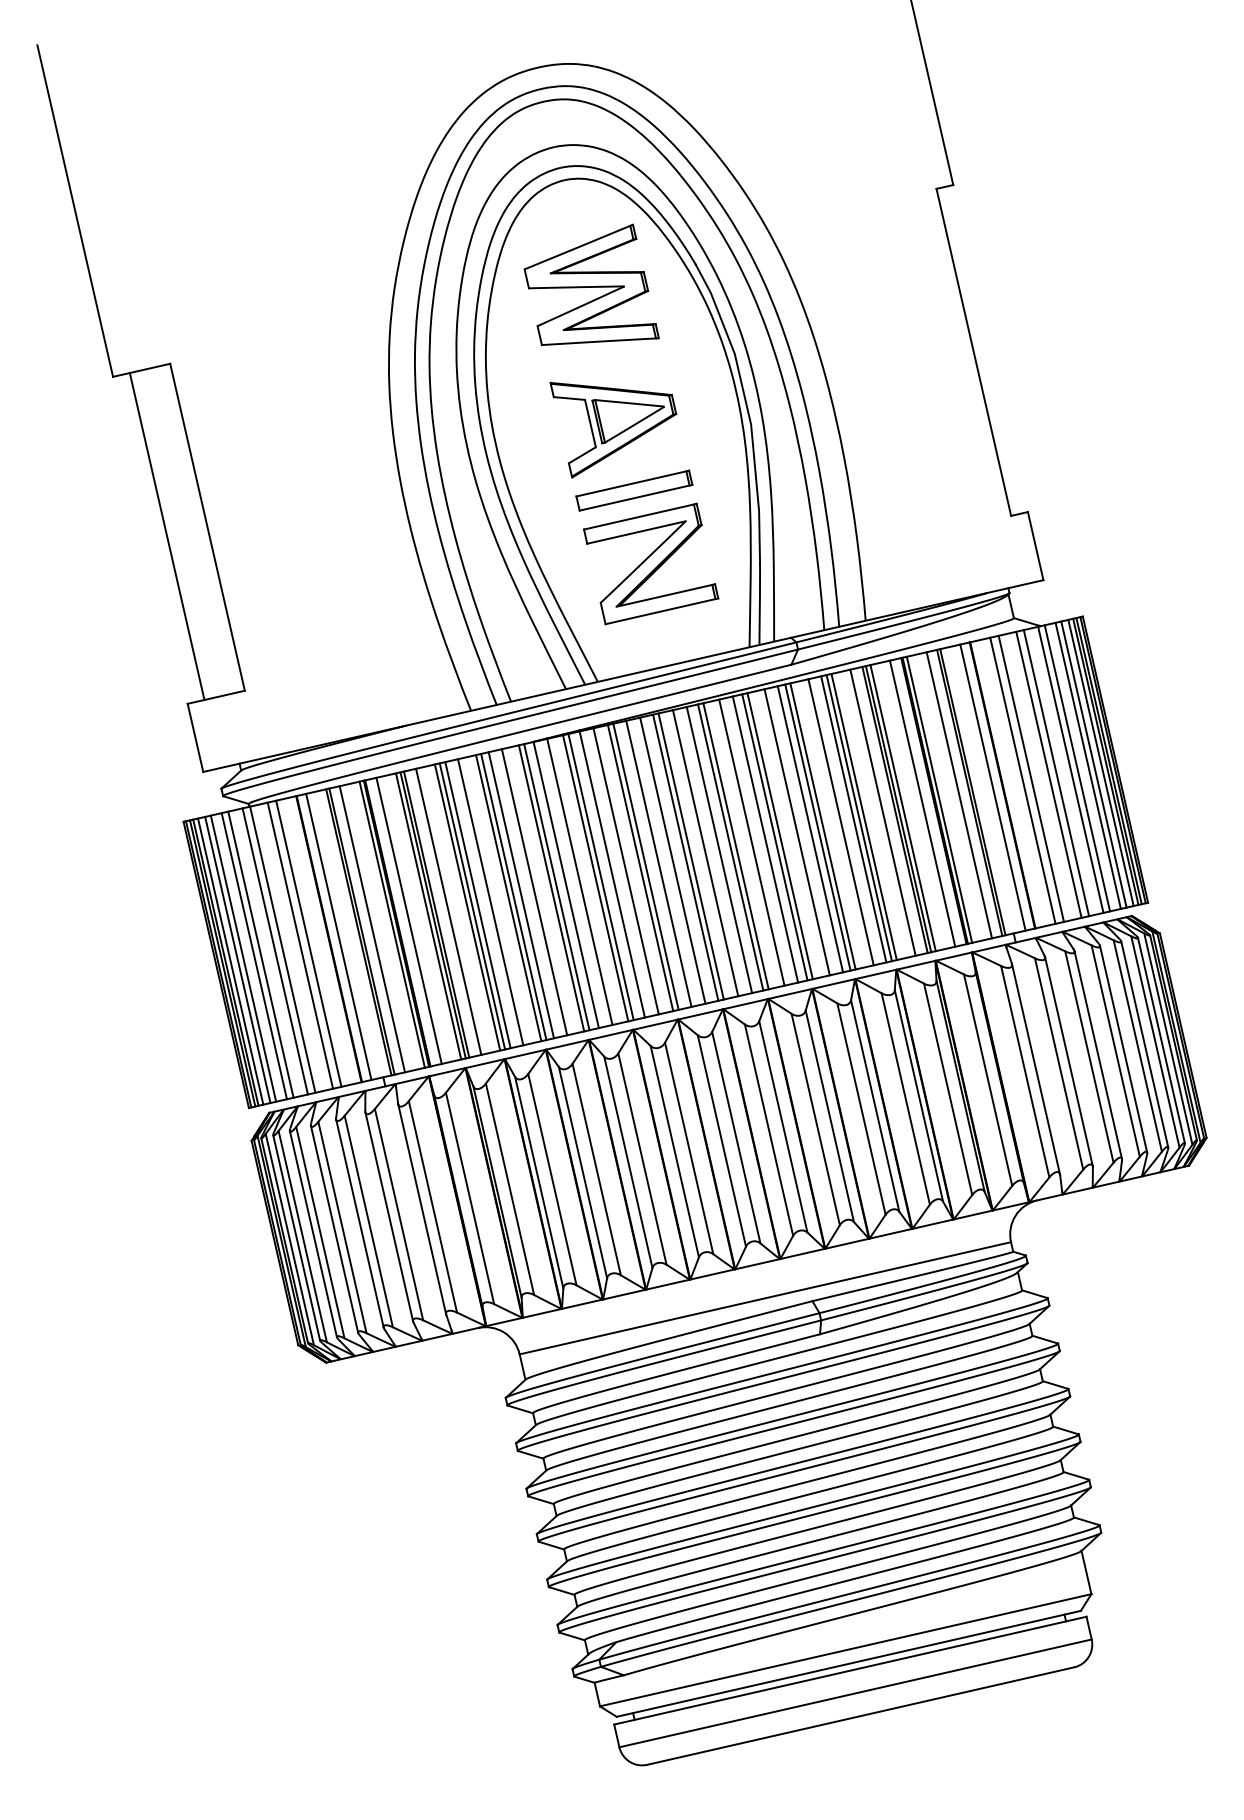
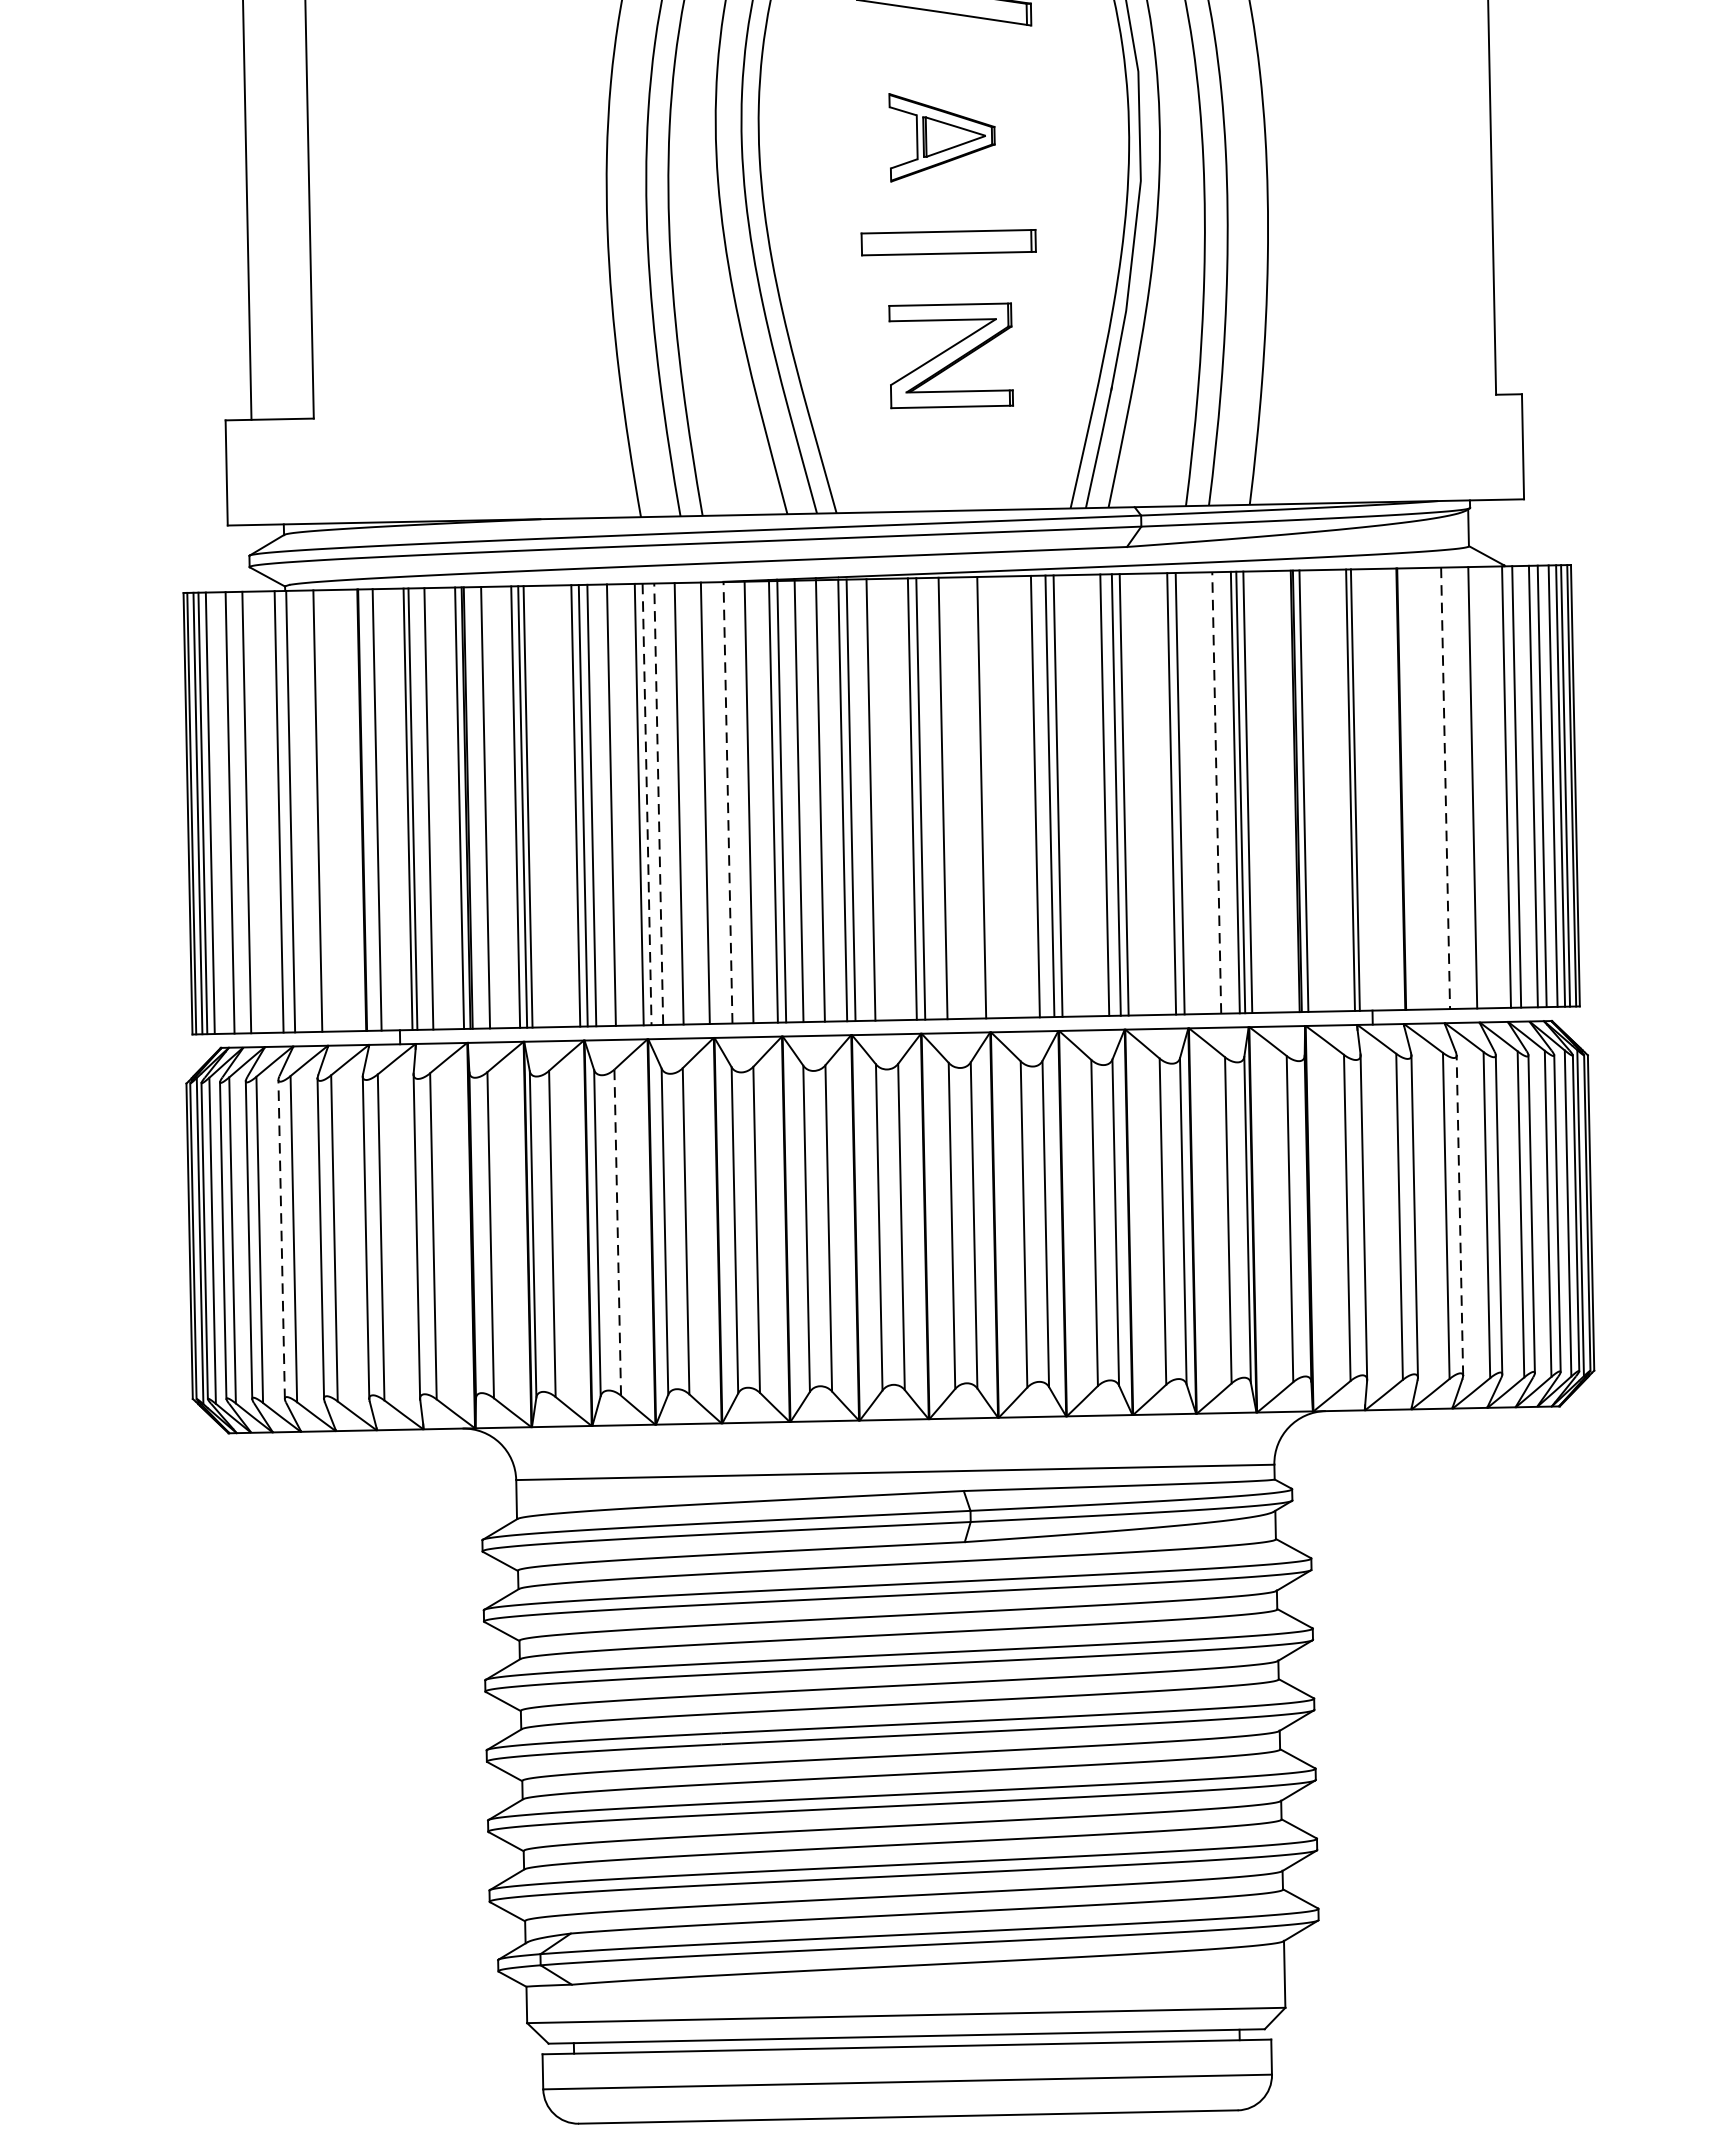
part: (613, 430) -> (936, 147), size x0.6
part: (651, 563) -> (951, 355), size x0.7
line: (1056, 773) -> (1484, 788), removed
line: (1031, 778) -> (1445, 787), solid -> dashed
line: (1022, 780) -> (1432, 788), removed
line: (992, 787) -> (1385, 789), removed
line: (959, 795) -> (1334, 790), removed
line: (922, 803) -> (1277, 791), removed
line: (883, 812) -> (1217, 792), solid -> dashed
line: (863, 816) -> (1186, 792), removed
line: (840, 822) -> (1151, 794), removed
line: (796, 832) -> (1083, 795), removed
line: (751, 842) -> (1013, 796), removed
line: (735, 846) -> (989, 797), removed
line: (719, 849) -> (964, 797), removed
line: (672, 860) -> (892, 799), removed
line: (566, 885) -> (728, 803), solid -> dashed
line: (556, 887) -> (712, 803), removed
line: (521, 895) -> (658, 804), solid -> dashed
line: (513, 897) -> (646, 805), solid -> dashed
line: (448, 911) -> (546, 805), removed
line: (308, 943) -> (330, 810), removed
line: (260, 954) -> (256, 811), removed
line: (237, 959) -> (220, 812), removed
line: (1098, 1055) -> (1460, 1216), solid -> dashed
line: (552, 1180) -> (617, 1233), solid -> dashed
line: (334, 1228) -> (281, 1238), solid -> dashed

